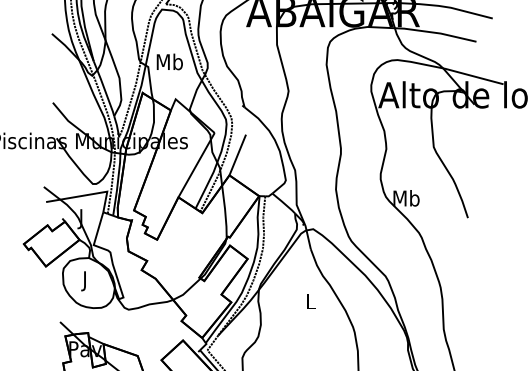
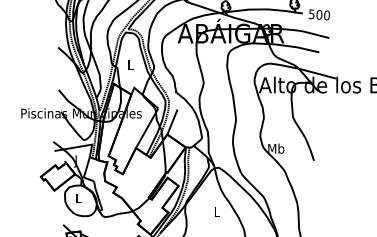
text: (169, 61) -> (130, 64), Mb -> L
text: (84, 280) -> (78, 199), J -> L

